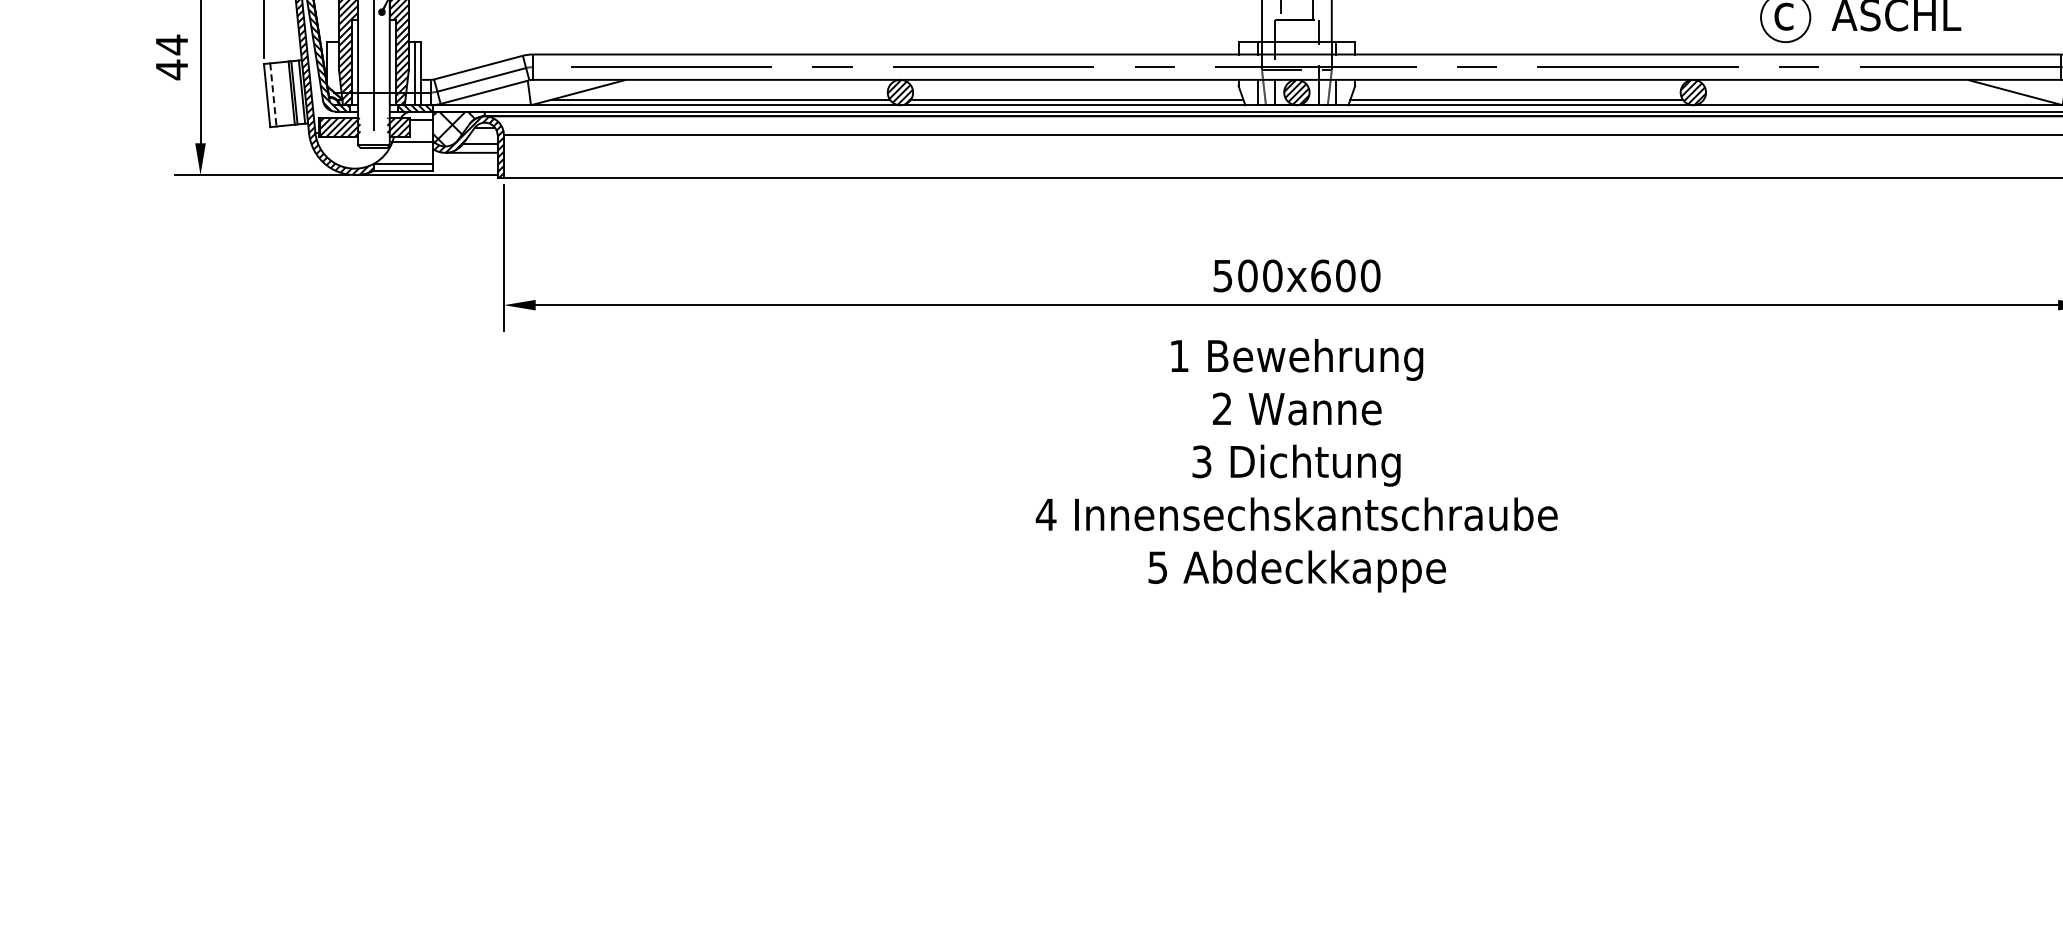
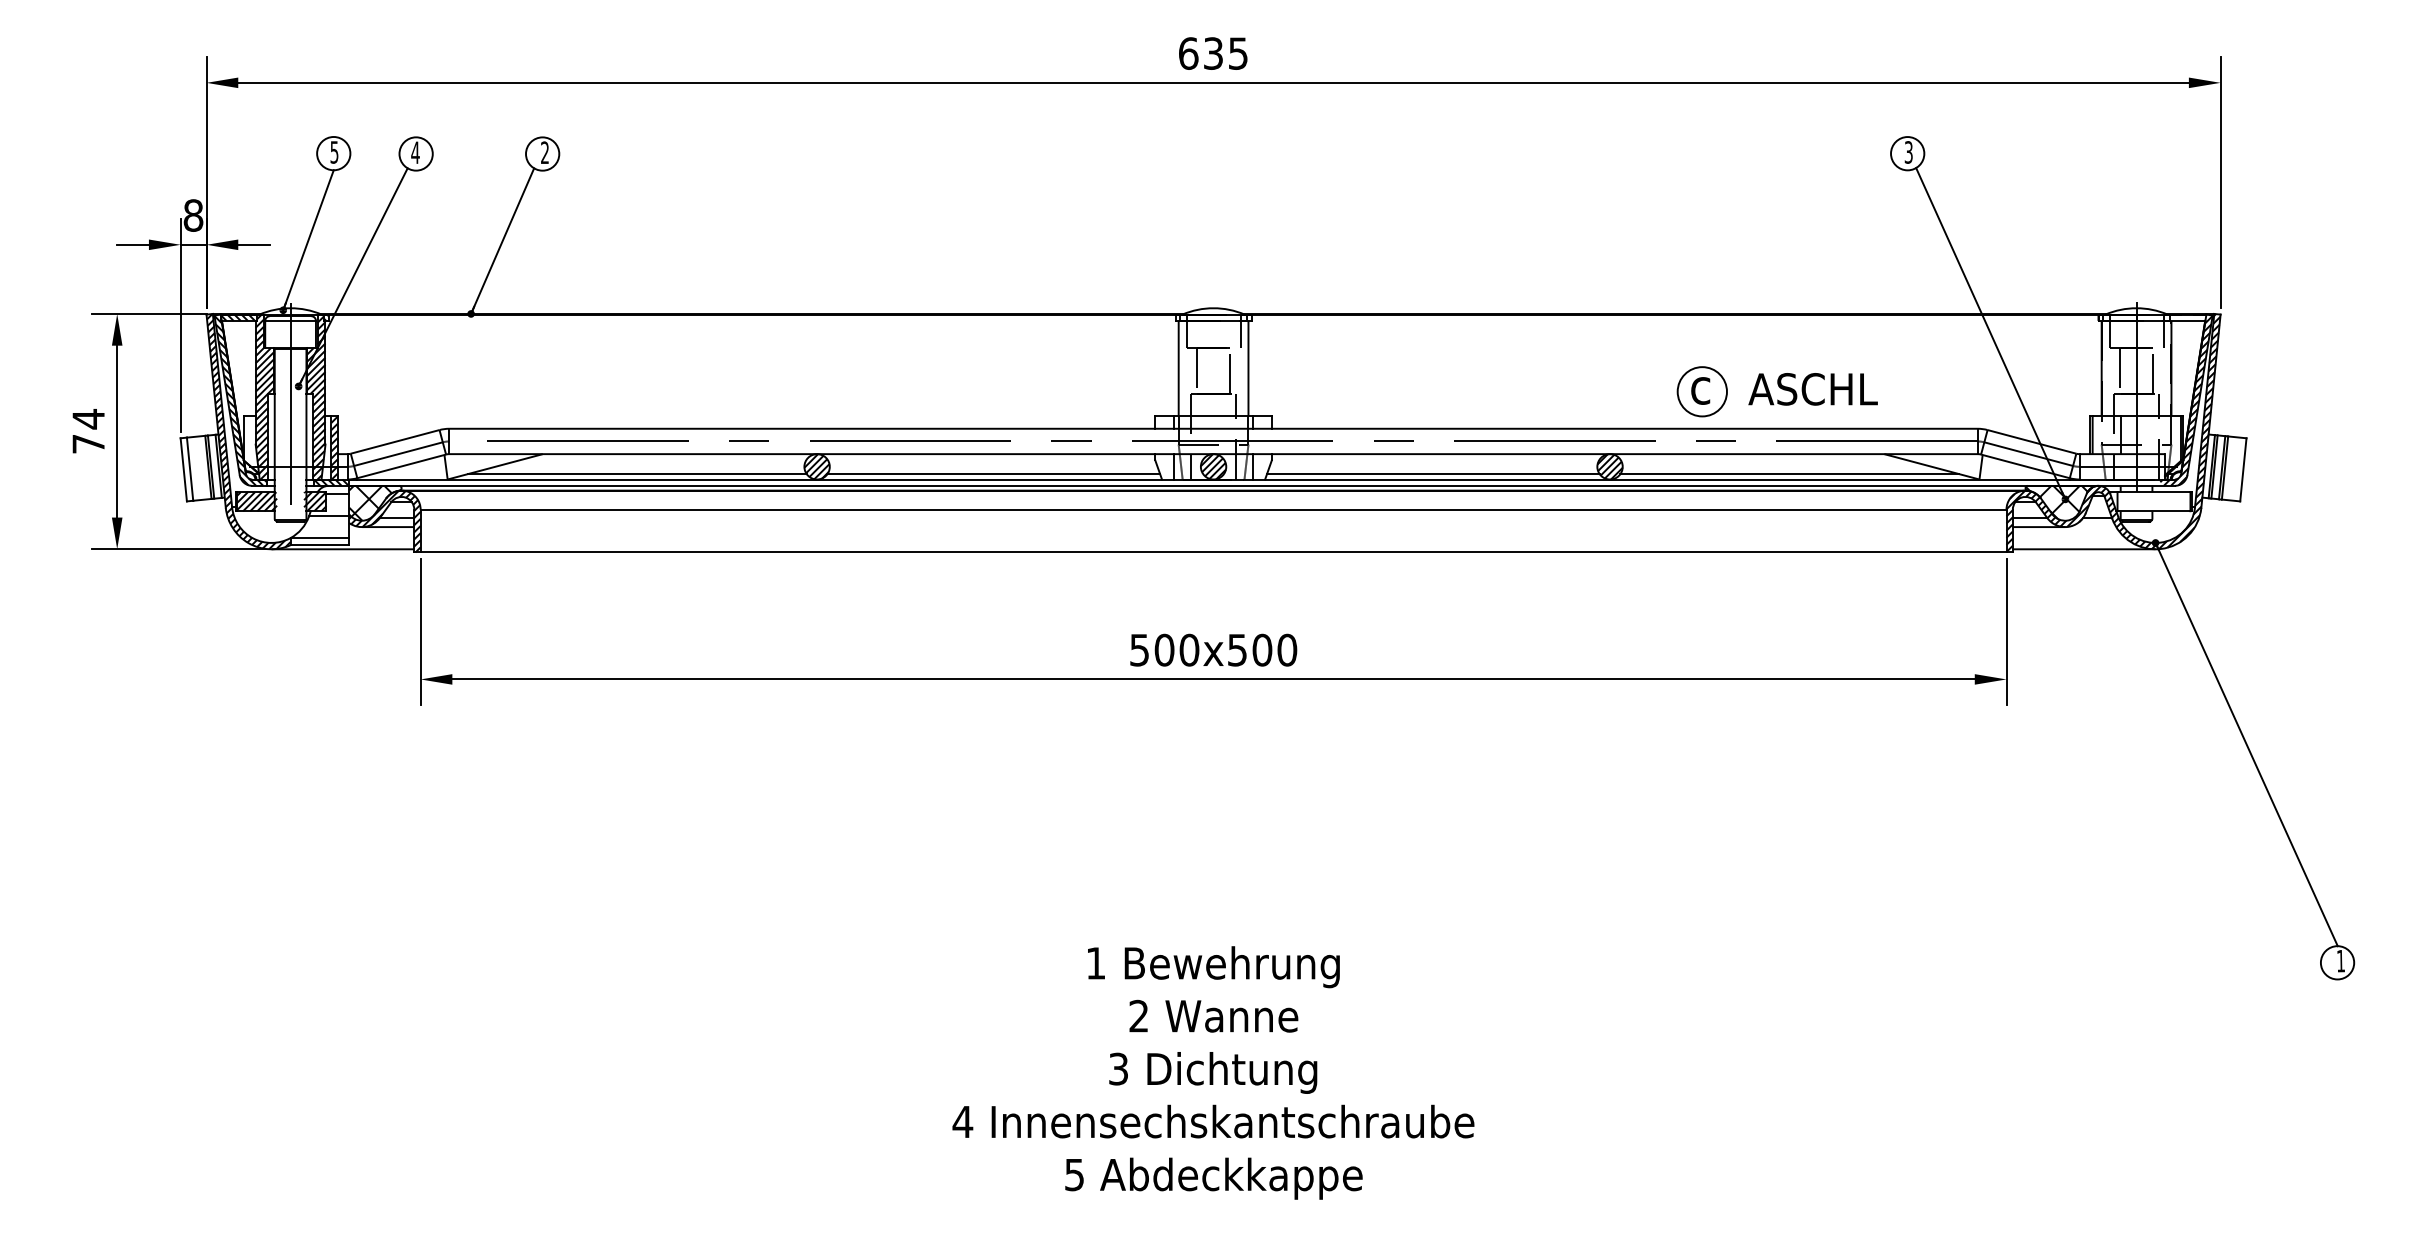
text: (171, 69) -> (88, 443), 44 -> 74
hatch: (417, 73) -> (334, 447), added
line: (273, 95) -> (190, 469), dashed -> solid
line: (1872, 100) -> (1789, 474), added
text: (1320, 275) -> (1237, 649), 500x600 -> 500x500
text: (1296, 465) -> (1213, 1072), moved

